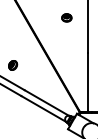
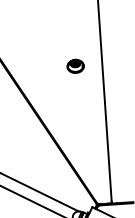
part: (66, 17) -> (75, 65), moved

